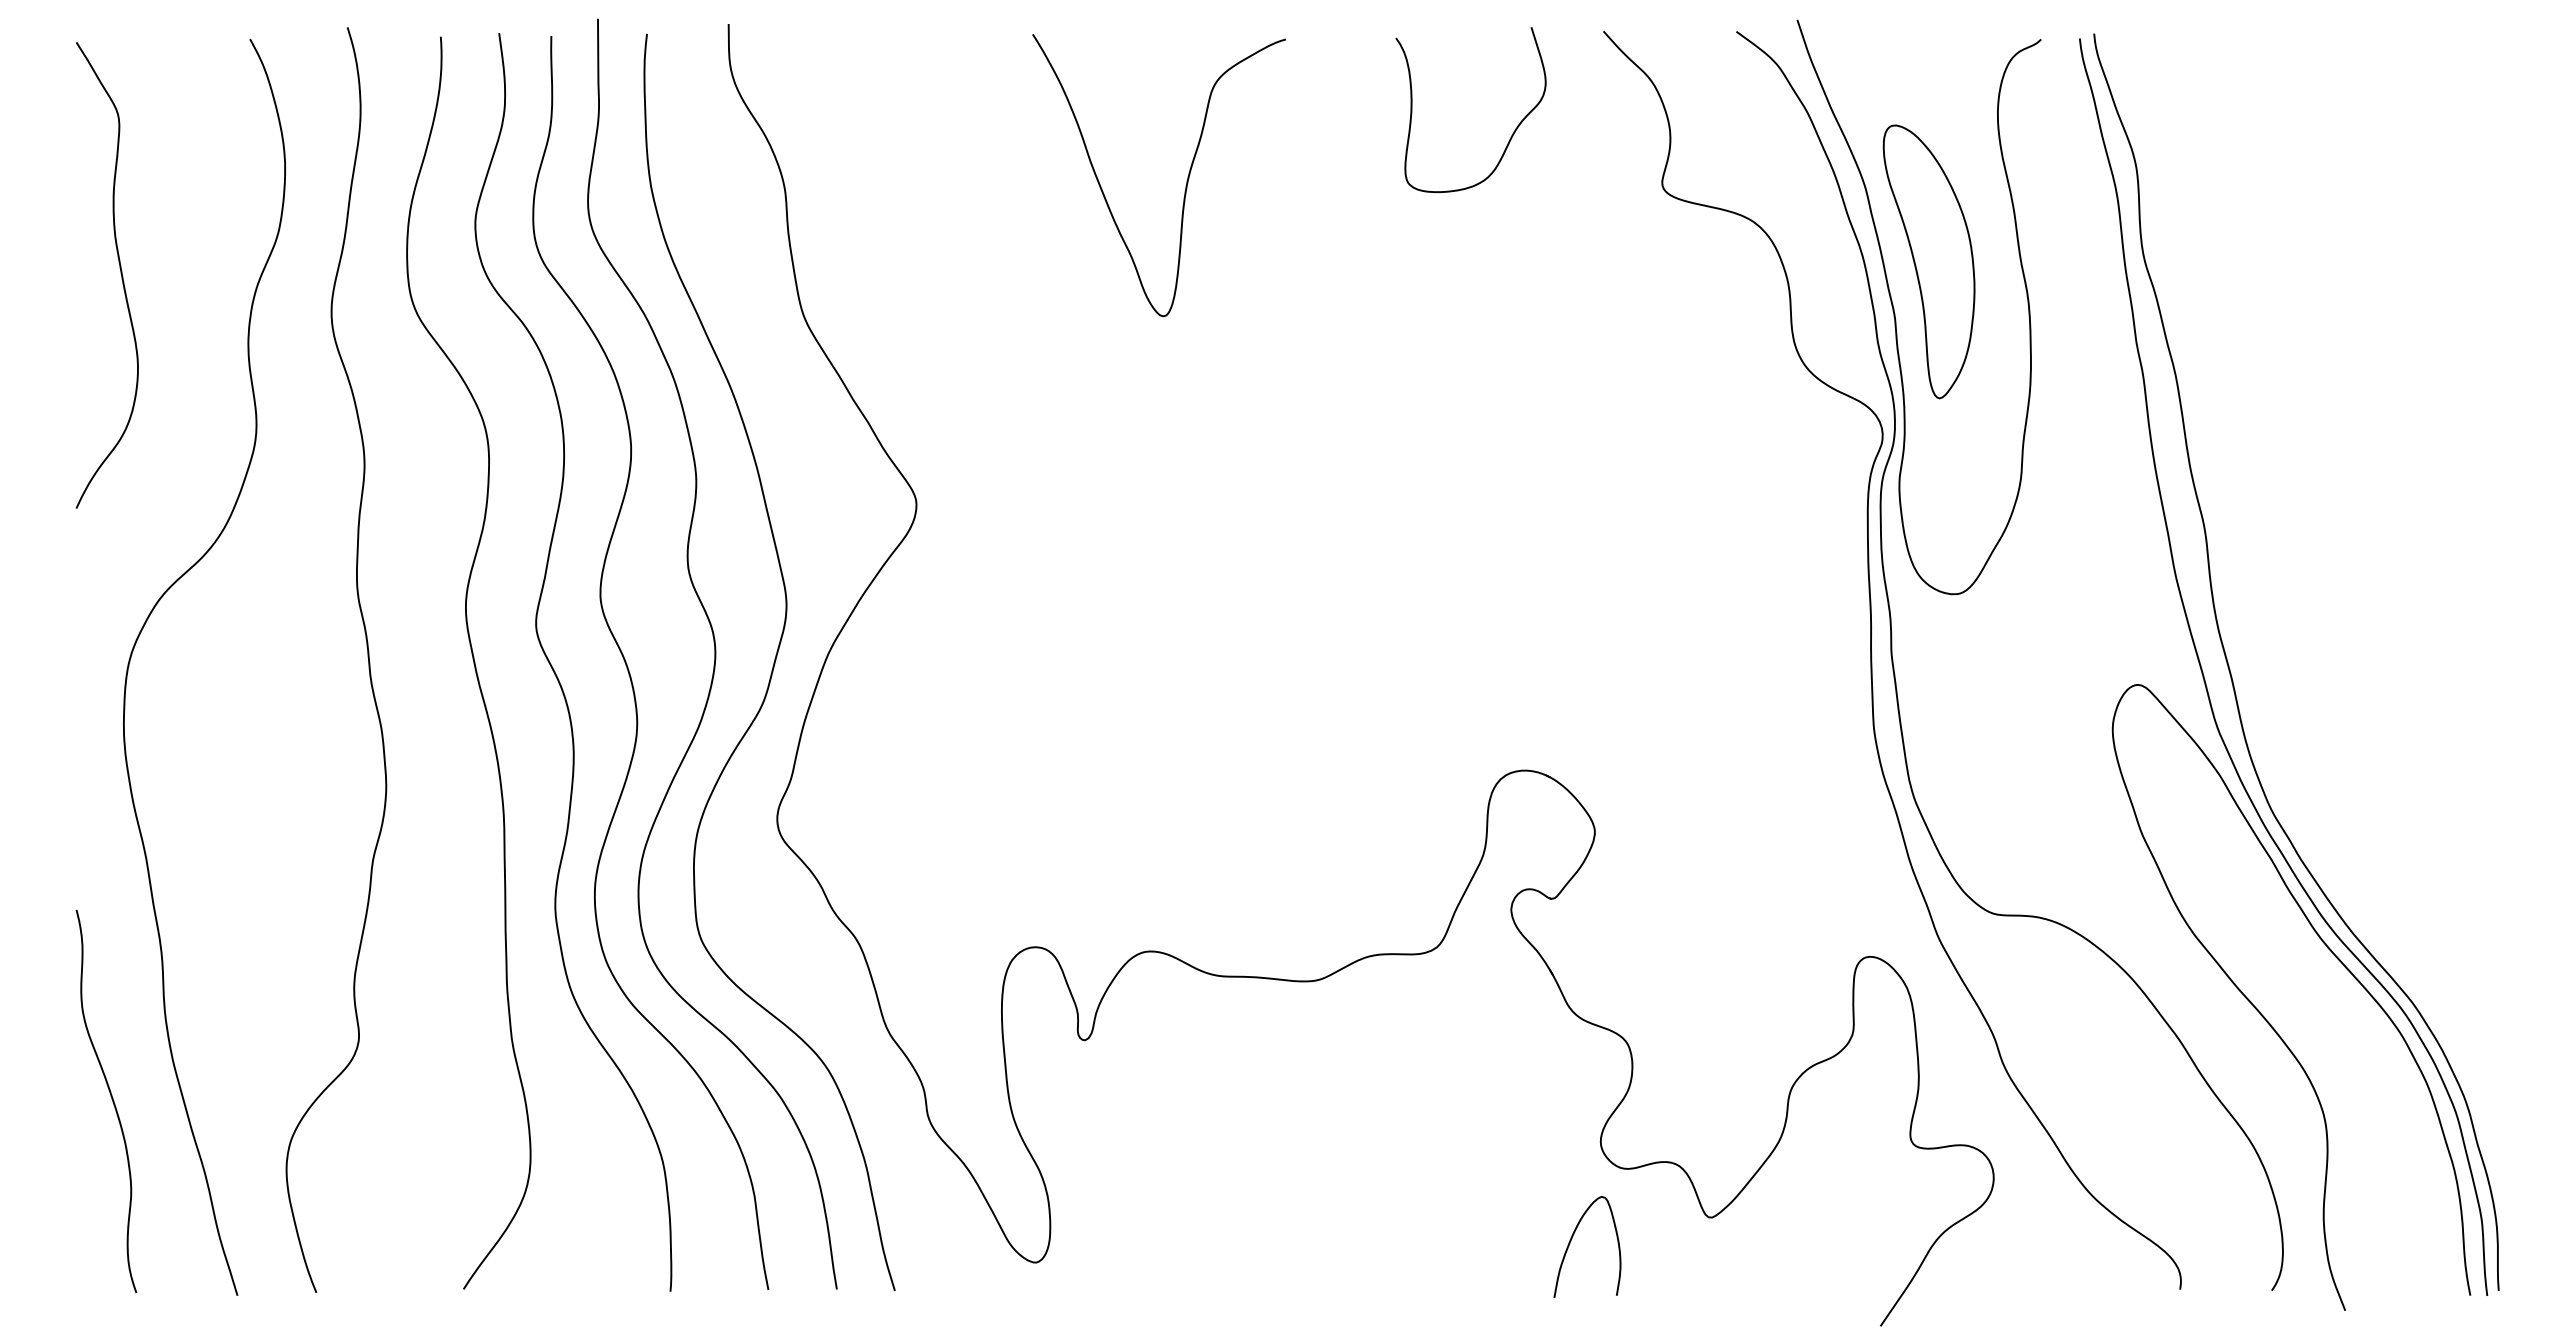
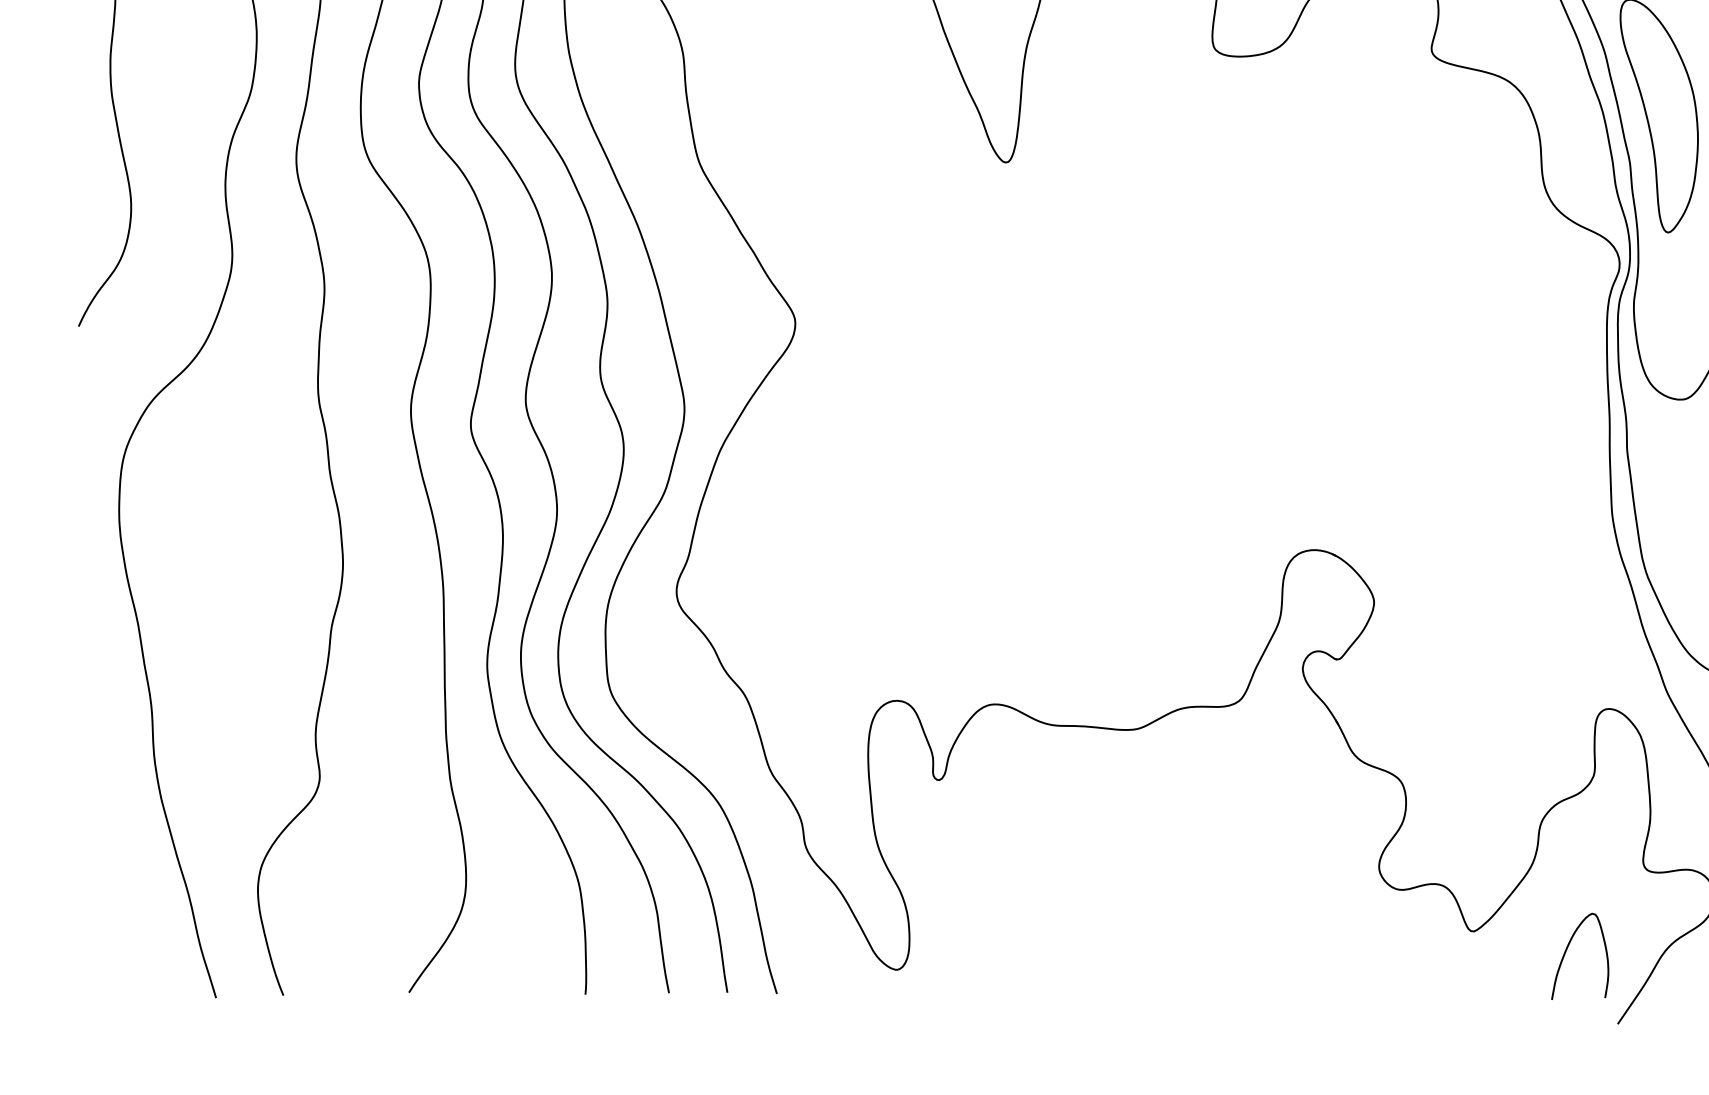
curve: (111, 1099) -> (108, 830), removed
curve: (1571, 1241) -> (1566, 951), moved

